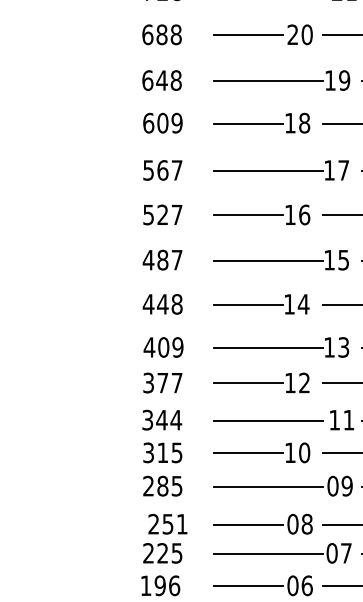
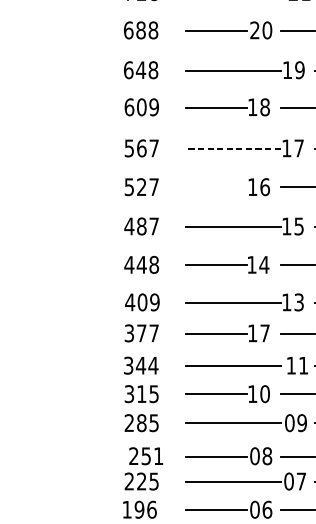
line: (267, 170) -> (232, 148), solid -> dashed
line: (248, 215) -> (216, 187), removed
text: (304, 382) -> (265, 332), 12 -> 17

